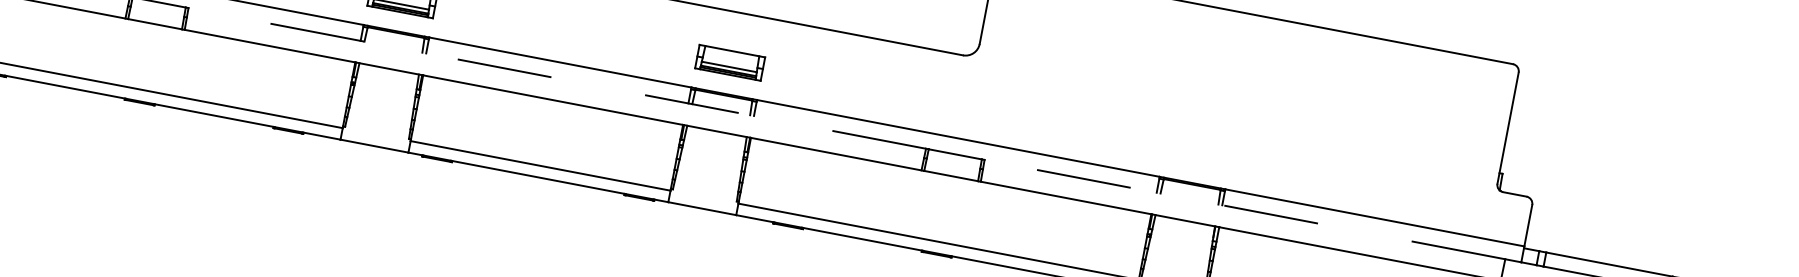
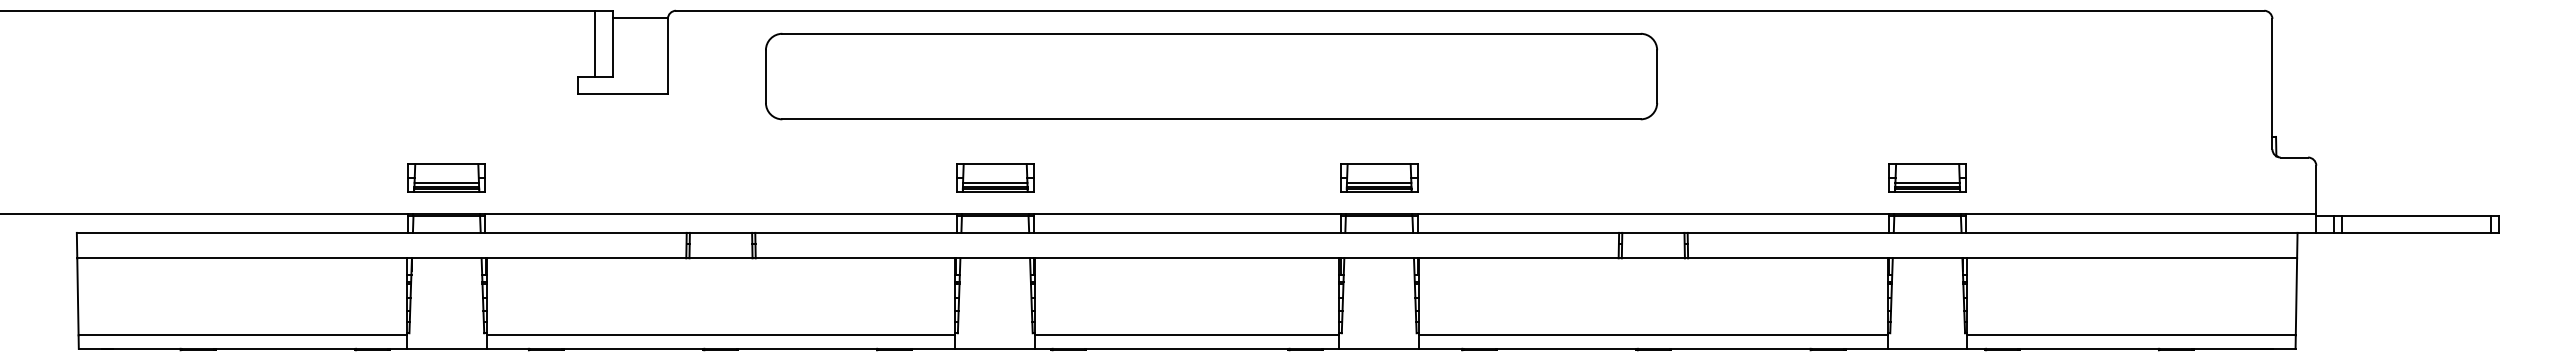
line: (557, 78) -> (1187, 232), dashed -> solid
part: (1198, 151) -> (1927, 177), added
line: (1244, 209) -> (1992, 232), dashed -> solid

